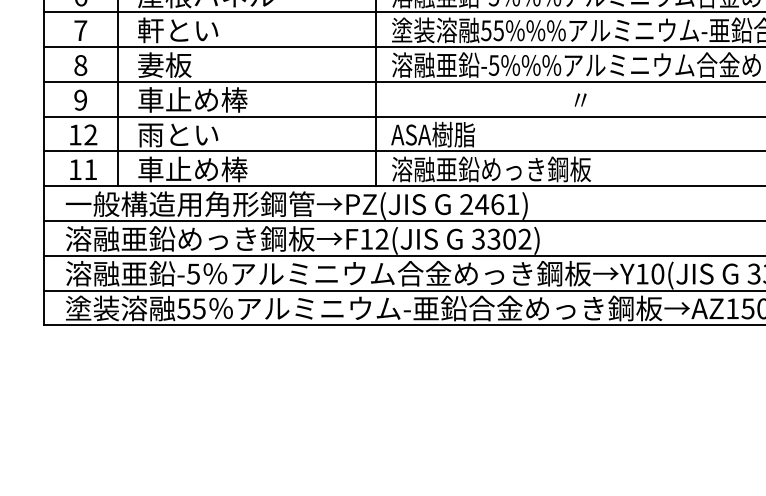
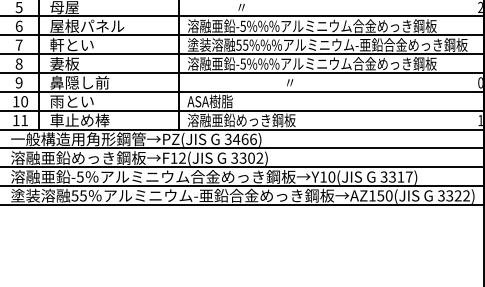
text: (192, 99) -> (79, 82), 車止め棒 -> 鼻隠し前
text: (90, 134) -> (24, 101), 12 -> 10
text: (489, 204) -> (240, 139), 2461) -> 3466)

